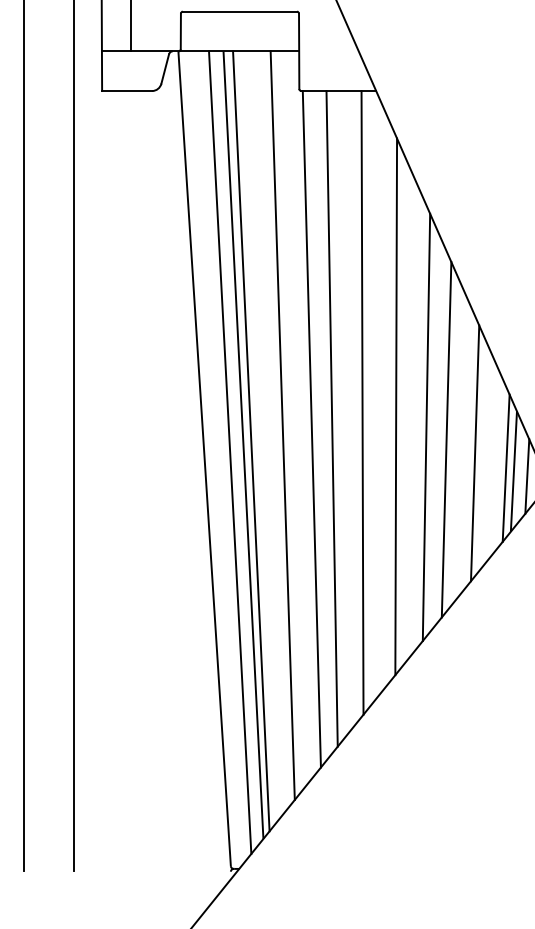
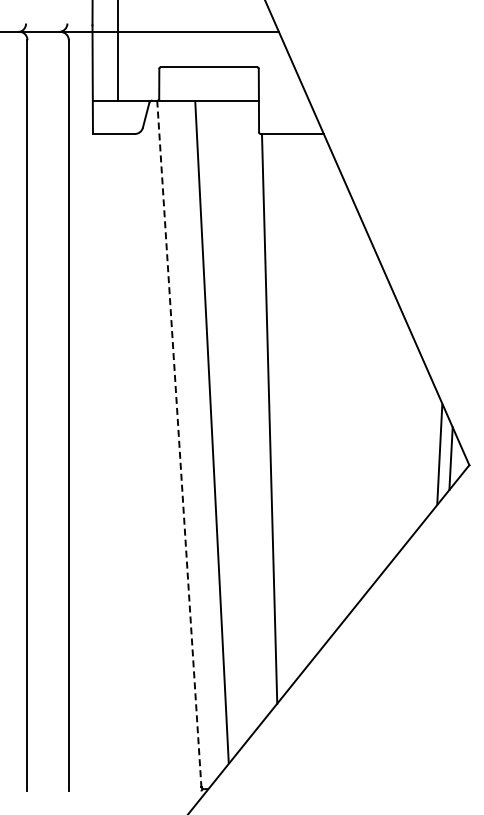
line: (362, 402) -> (312, 396), removed
line: (396, 406) -> (340, 399), removed
line: (331, 418) -> (286, 409), removed
line: (282, 425) -> (244, 415), removed
line: (426, 427) -> (366, 417), removed
line: (447, 439) -> (383, 427), removed
line: (251, 440) -> (218, 428), removed
line: (229, 452) -> (200, 438), removed
line: (474, 452) -> (406, 438), removed
line: (204, 458) -> (179, 443), solid -> dashed
line: (506, 468) -> (433, 451), removed

